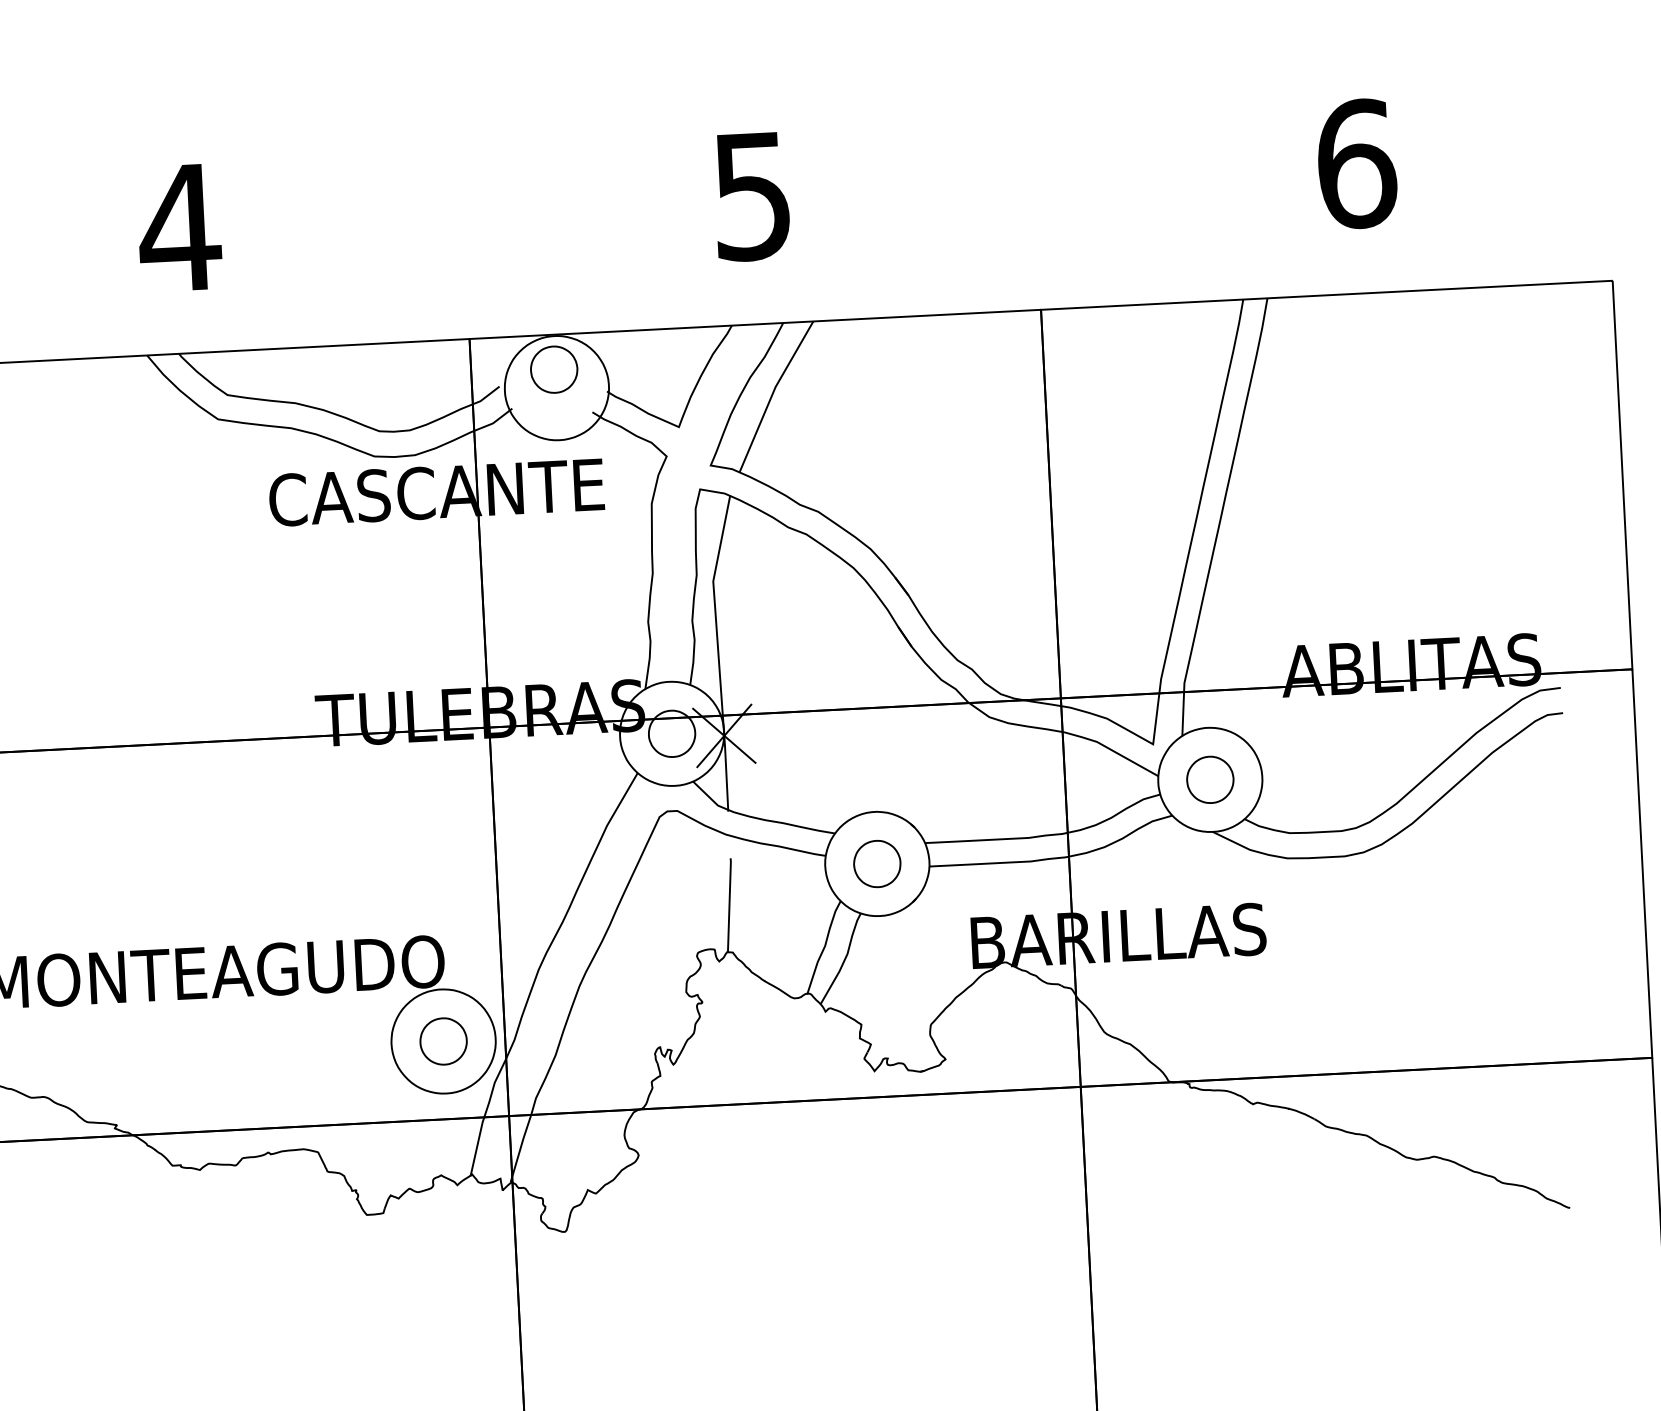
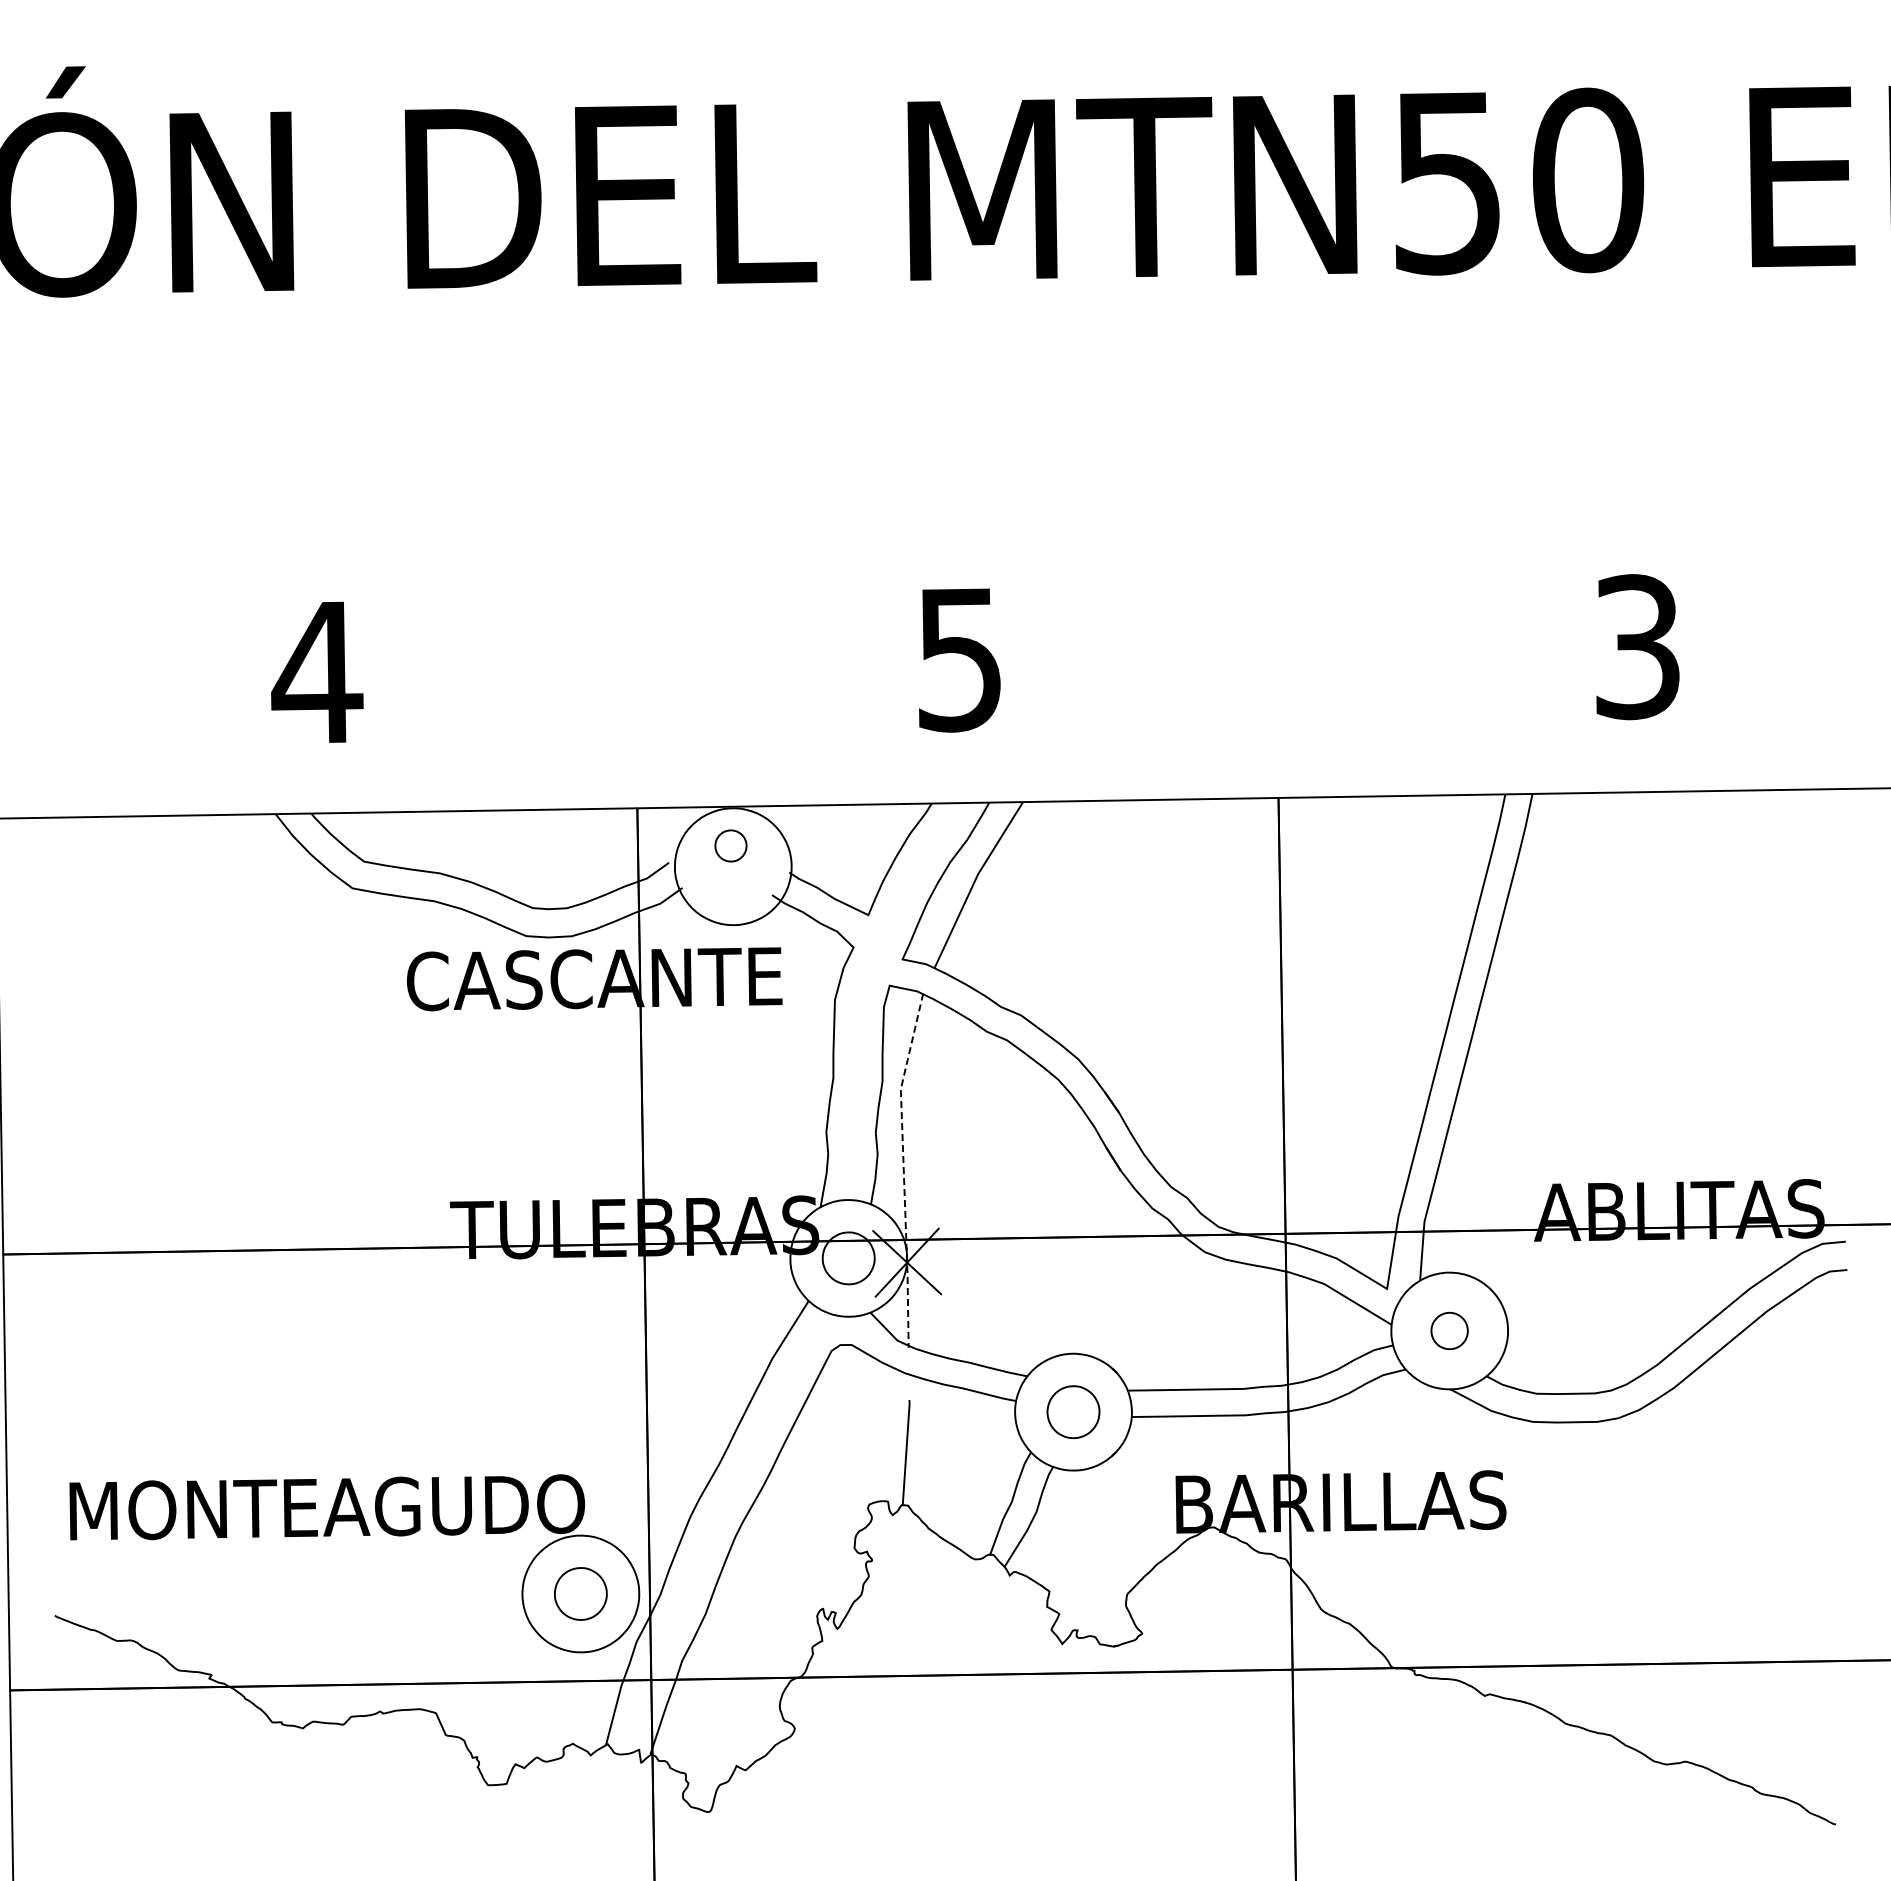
text: (1357, 163) -> (1638, 646), 6 -> 3
part: (553, 369) -> (730, 845), size x0.6
line: (718, 652) -> (903, 1169), solid -> dashed
part: (1210, 779) -> (1449, 1330), size x0.7

